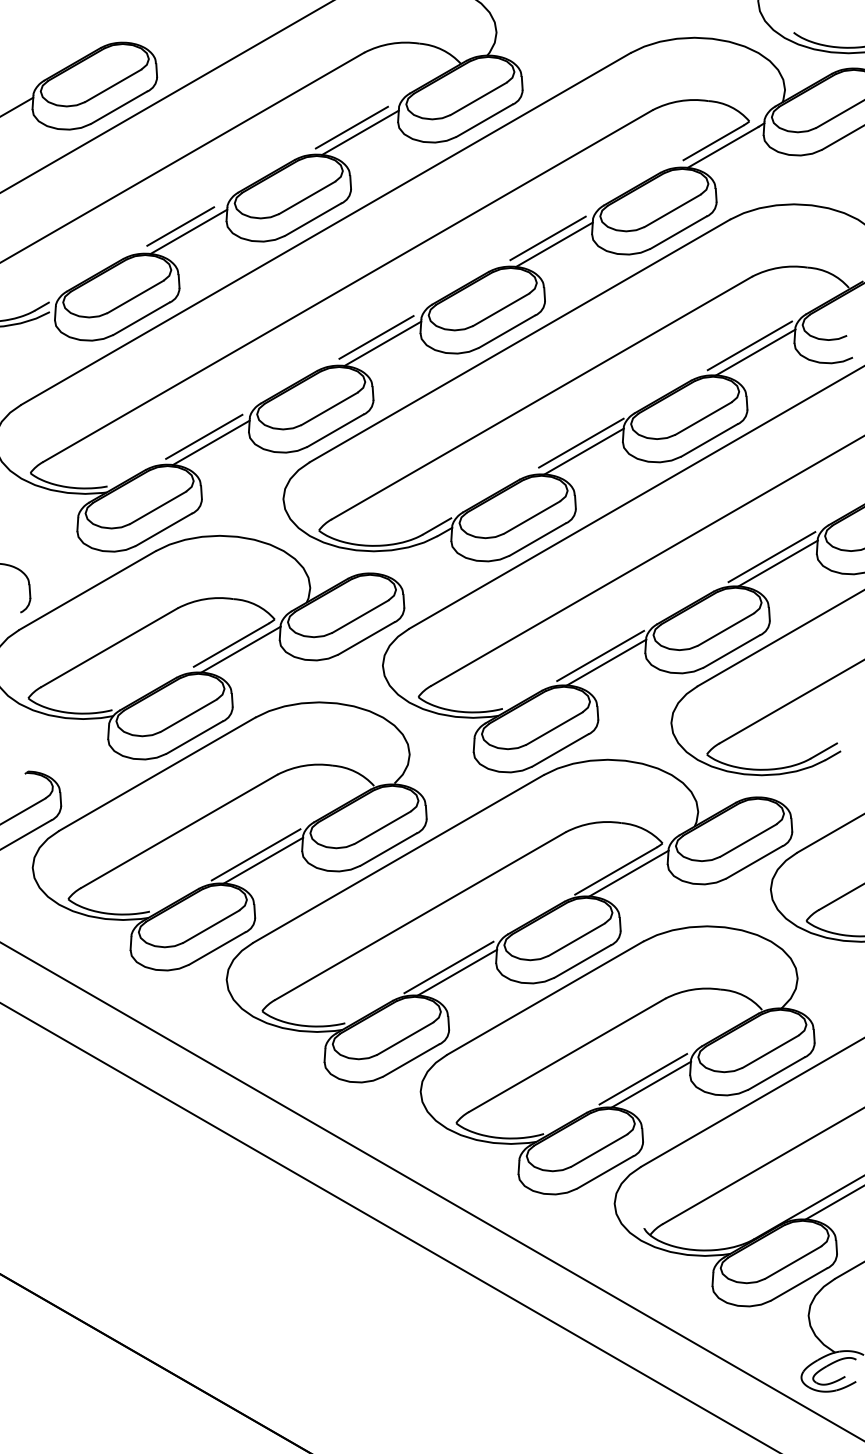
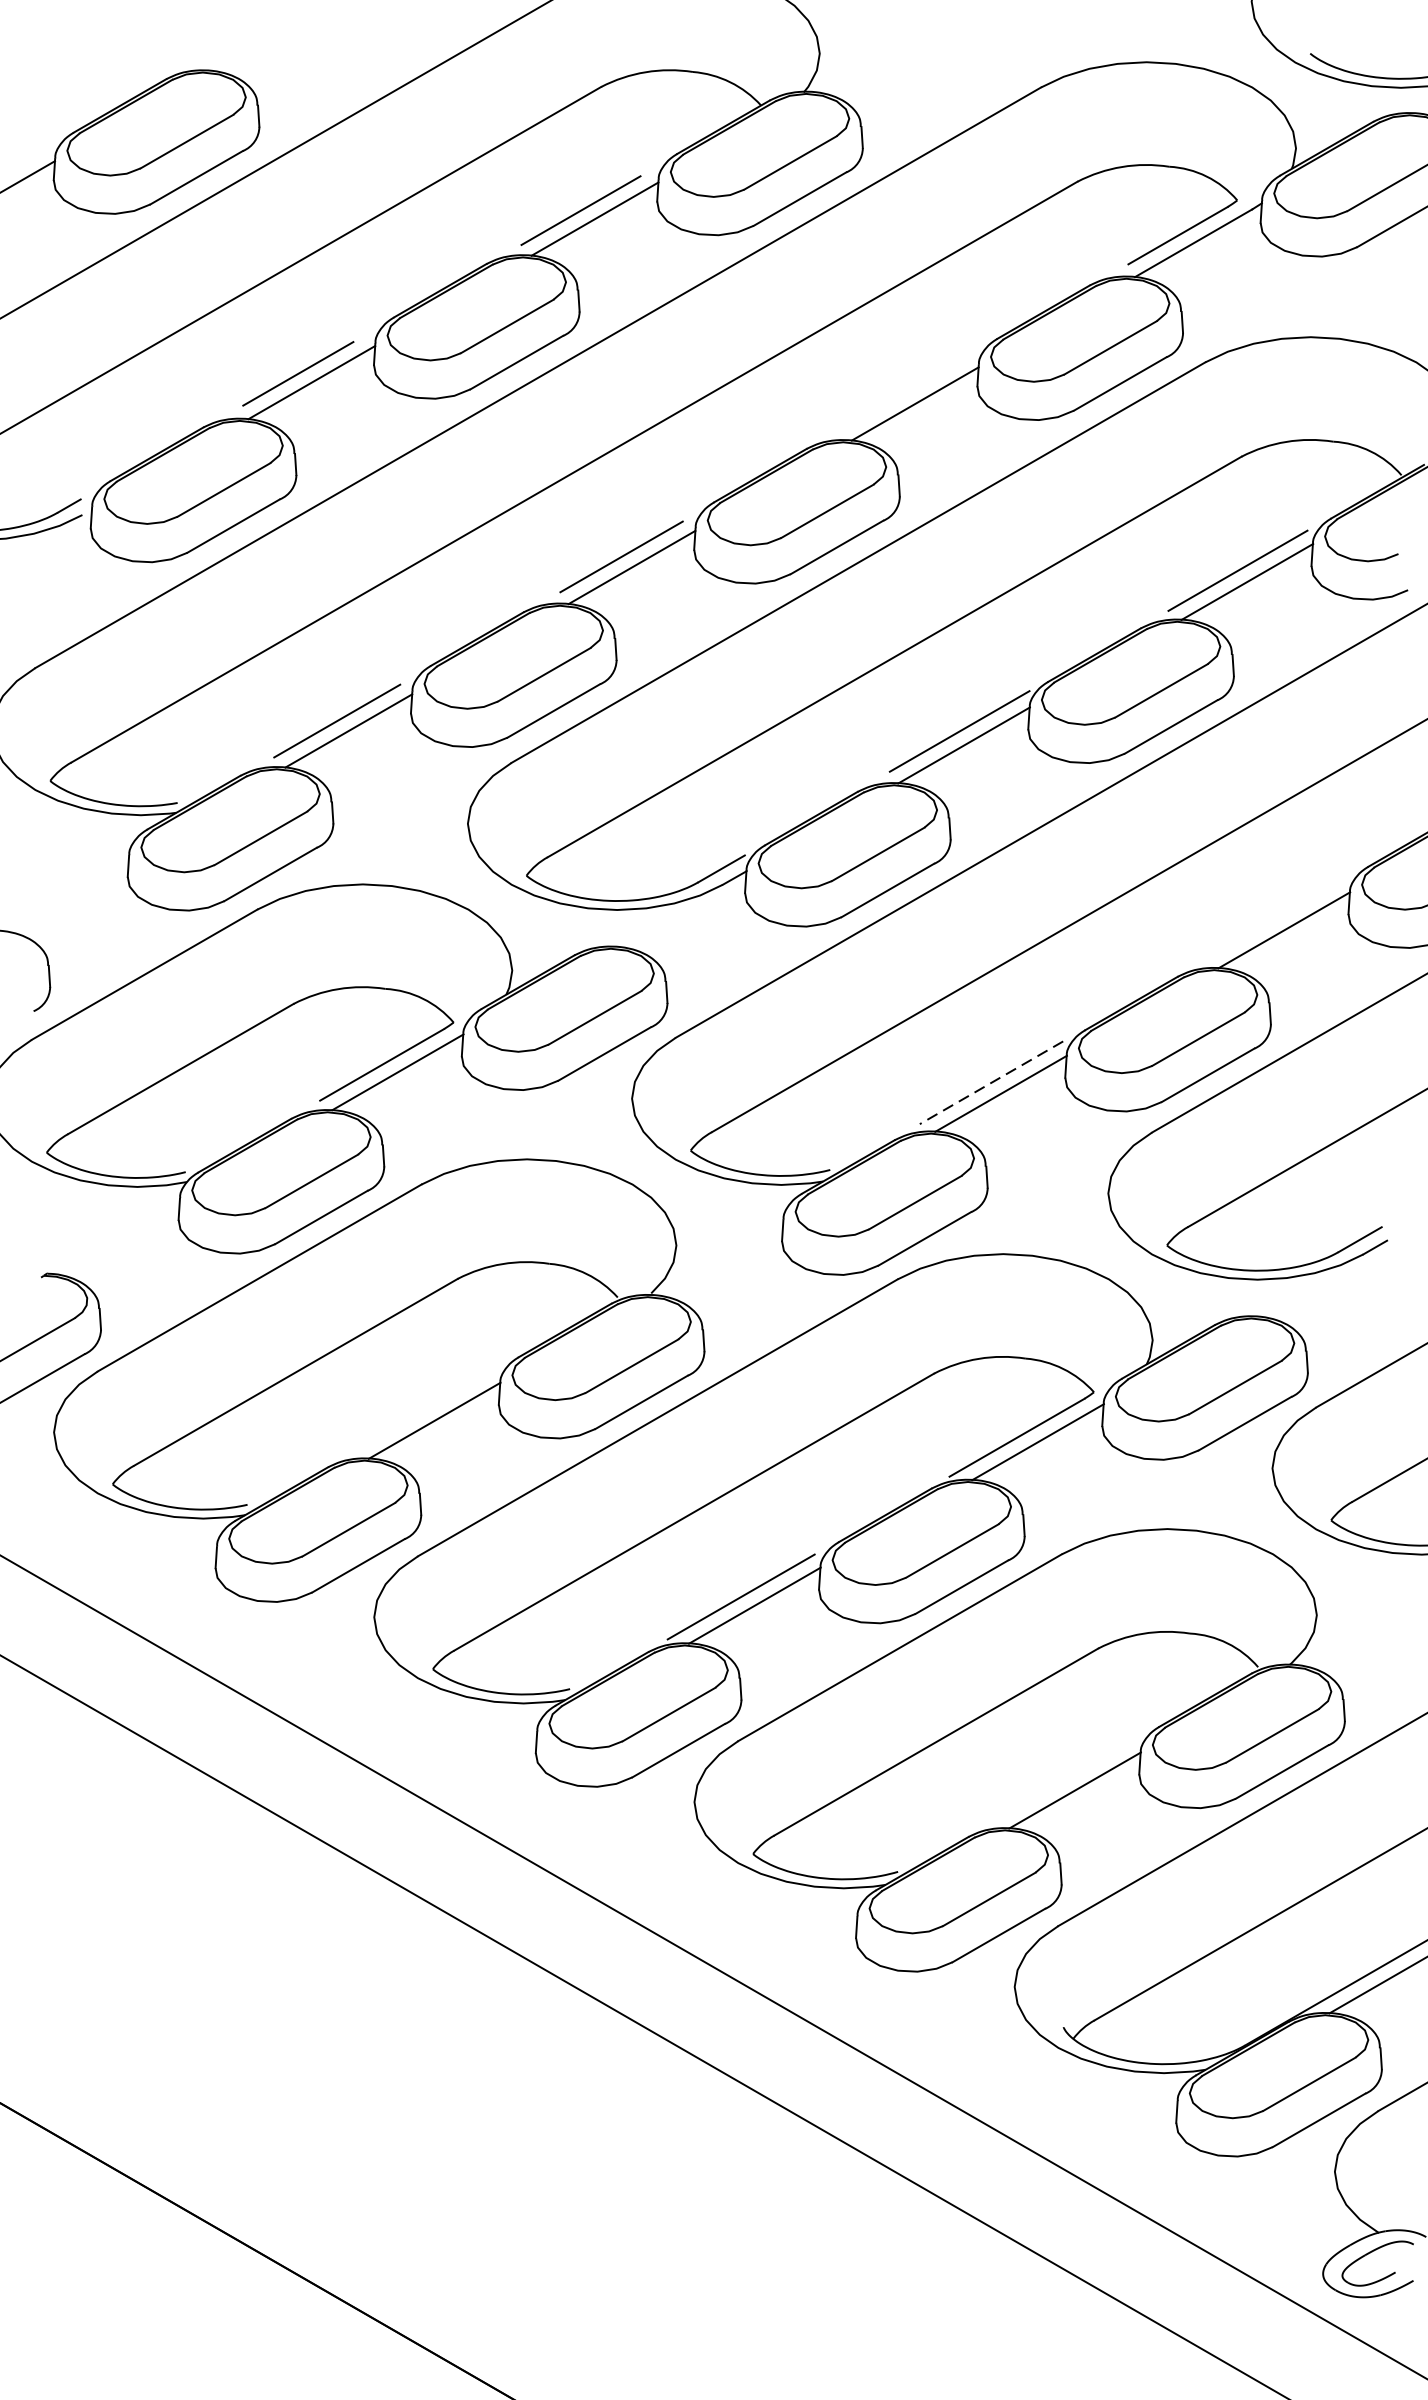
line: (547, 238) -> (903, 393), removed
line: (771, 557) -> (1273, 920), removed
line: (600, 656) -> (991, 1083), solid -> dashed
line: (255, 854) -> (421, 1410), removed
line: (643, 1079) -> (1062, 1781), removed

